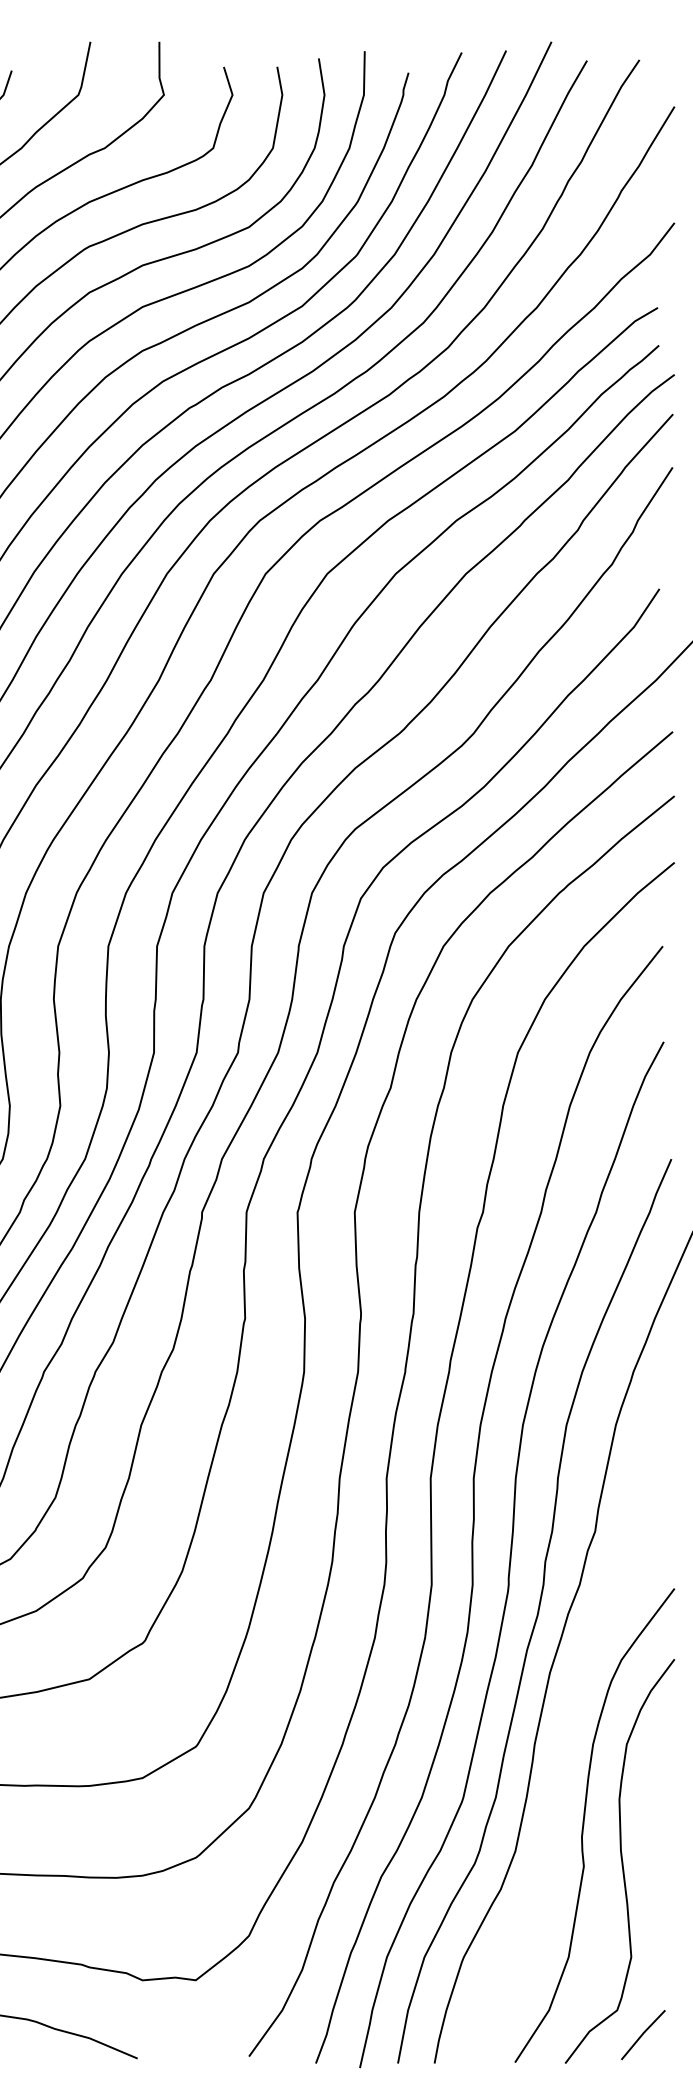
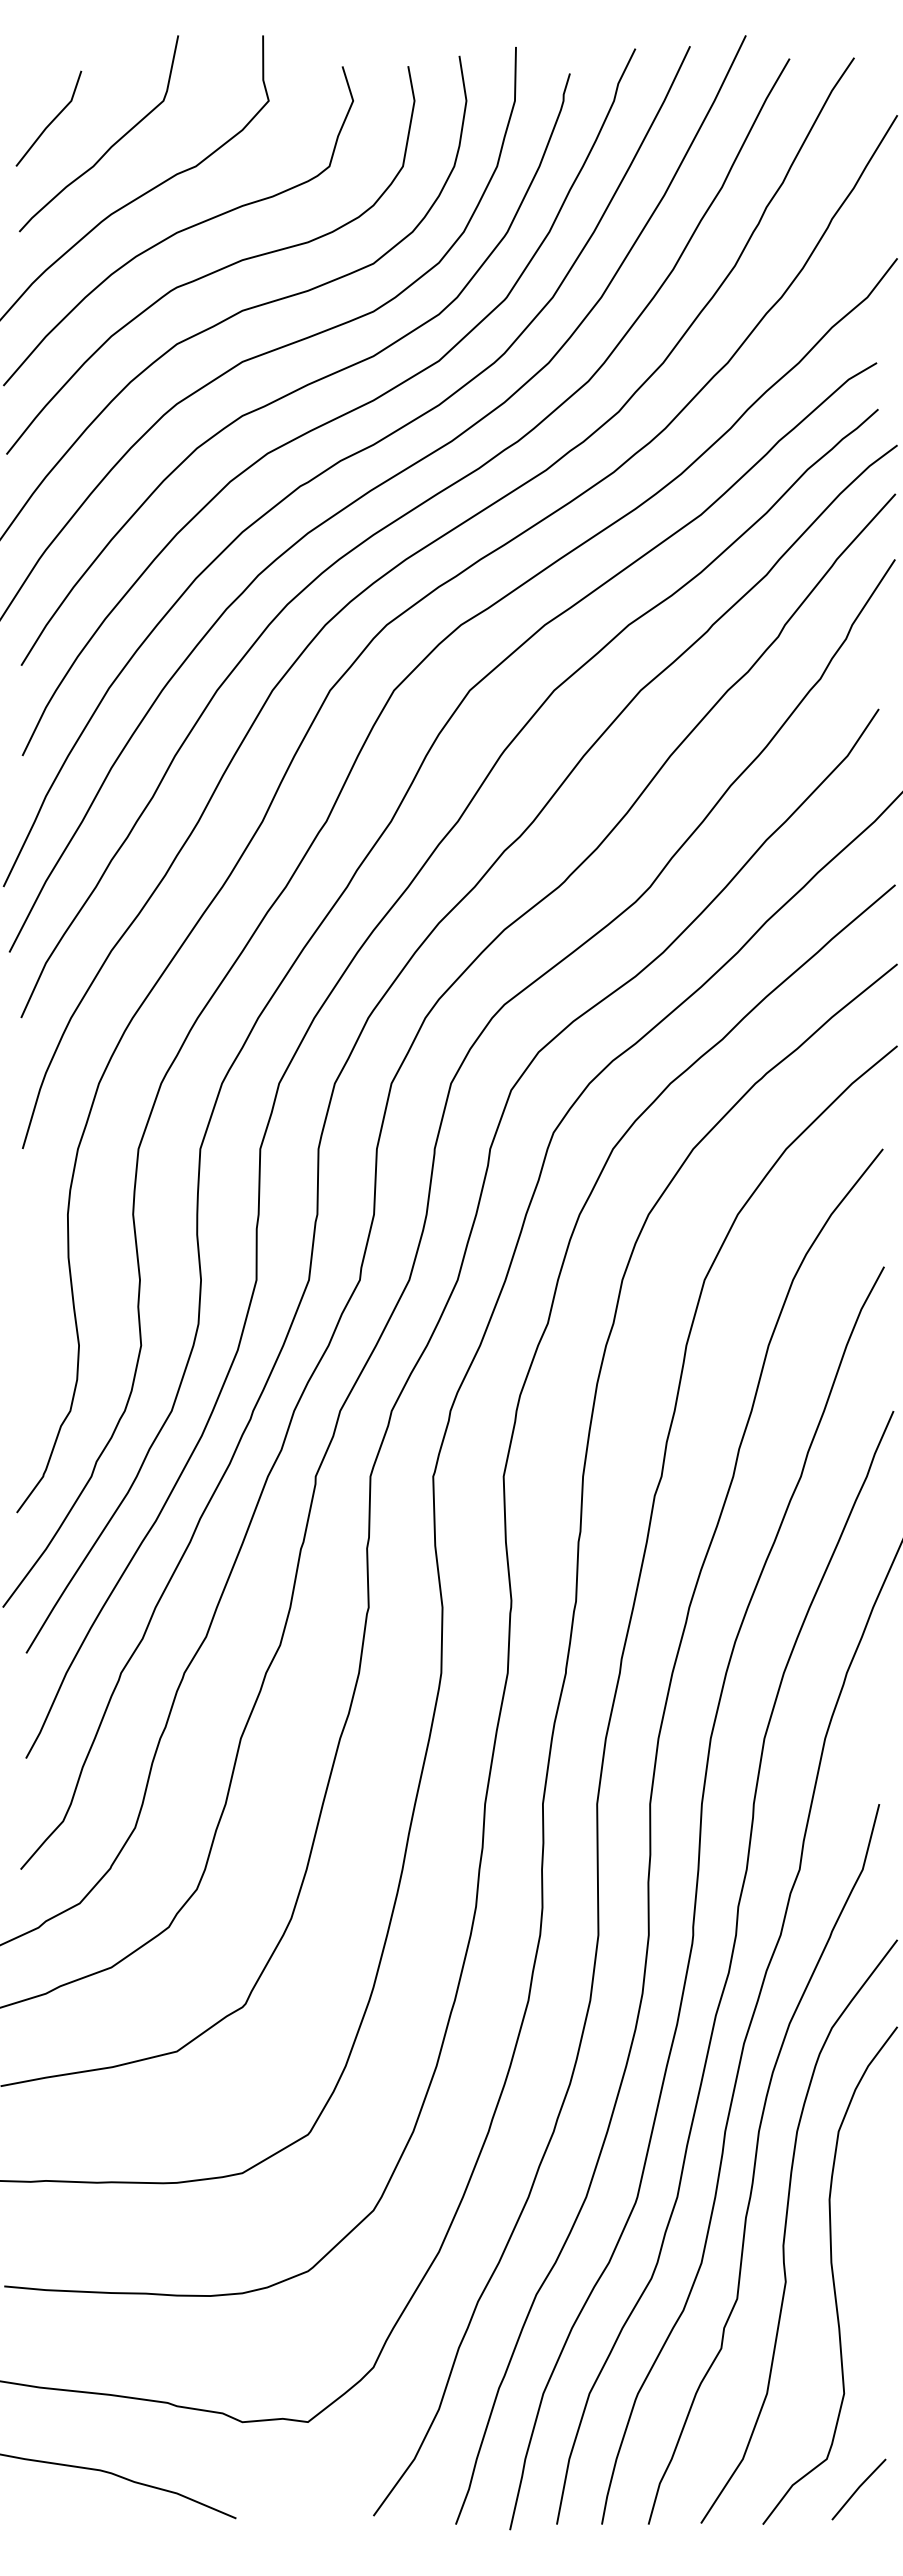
curve: (560, 1769) -> (756, 2162), added

